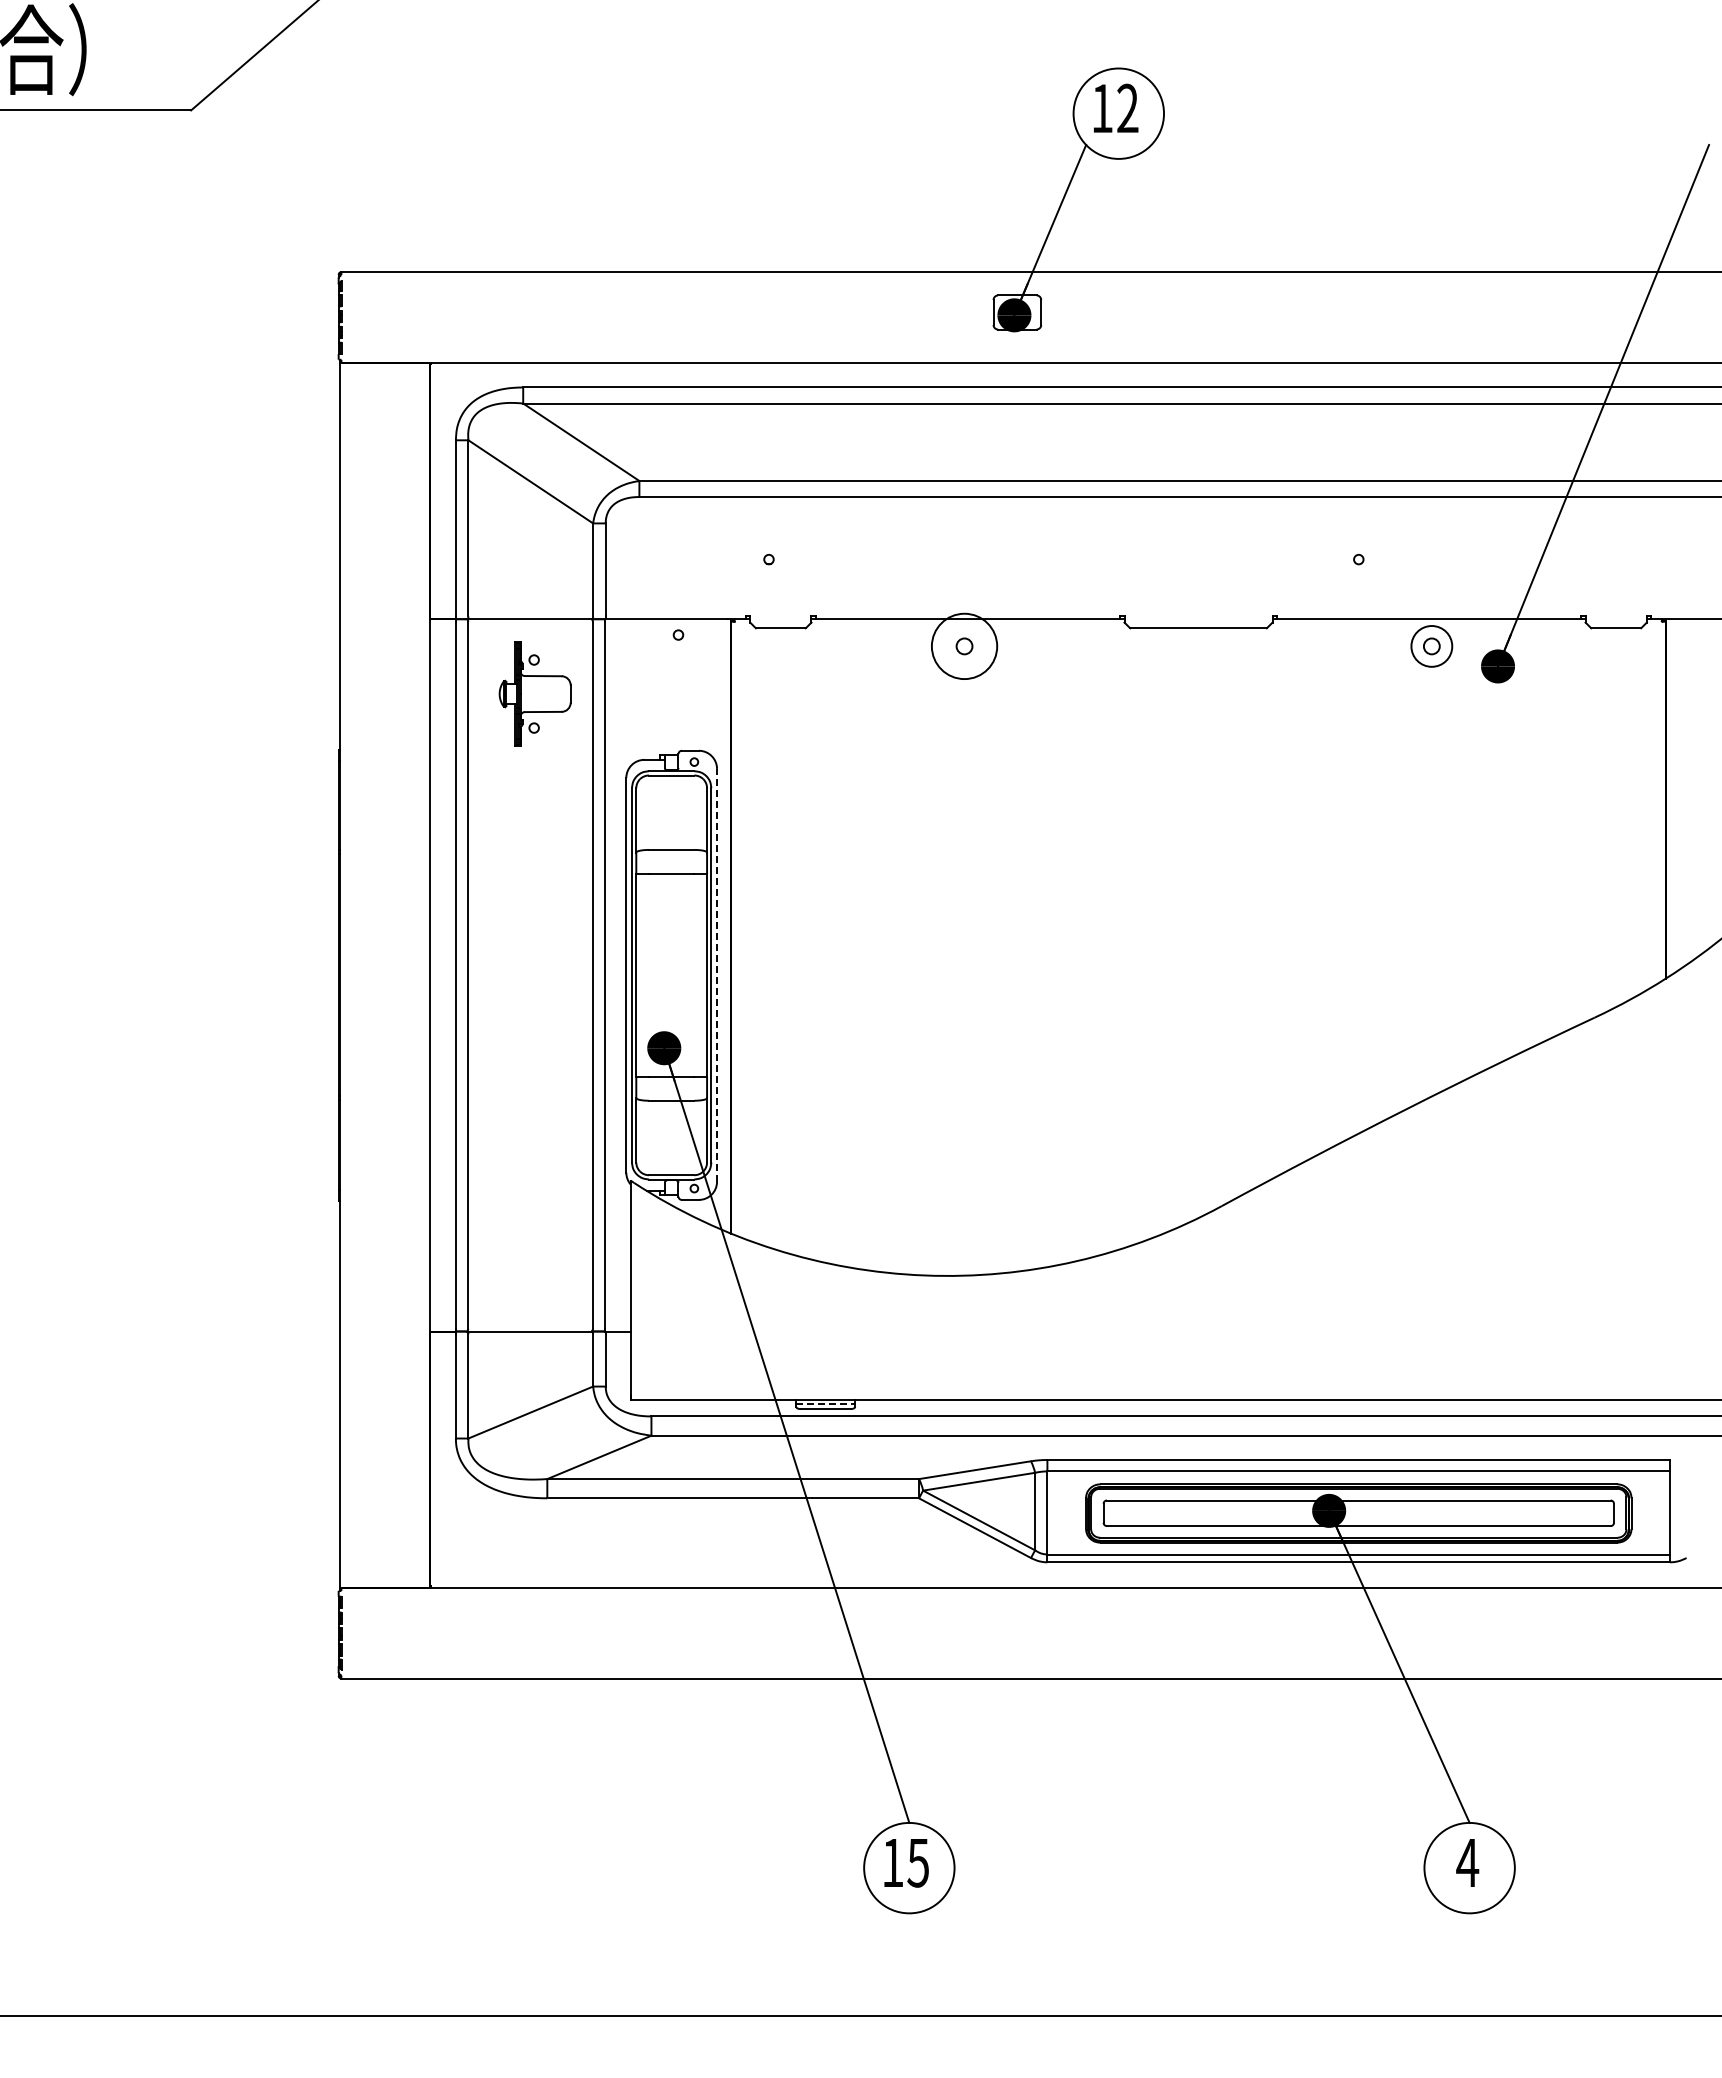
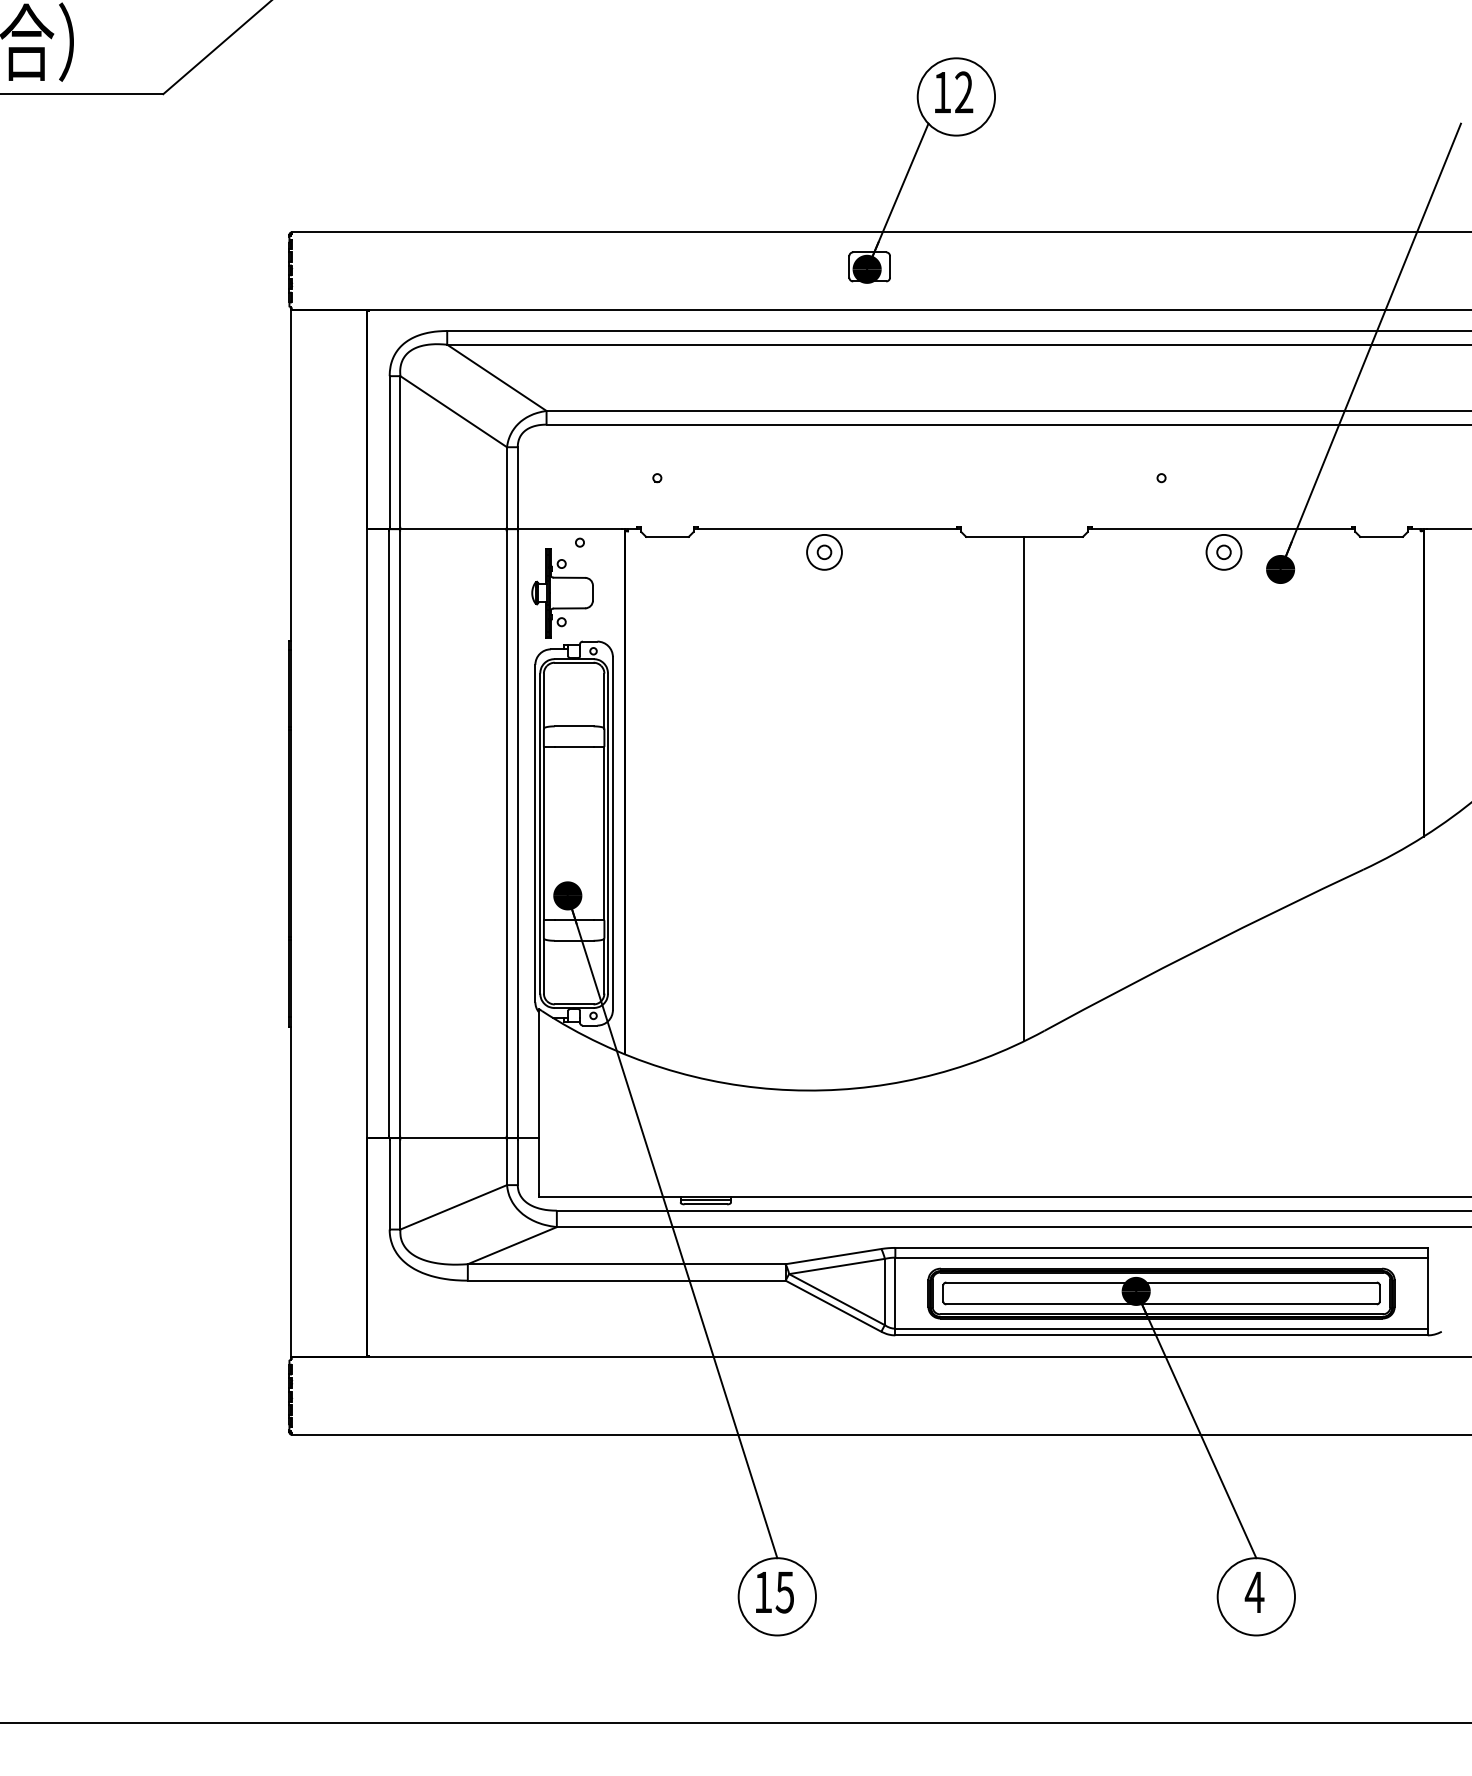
circle: (964, 646) -> (824, 552), size x0.62
part: (534, 693) -> (562, 592), moved
line: (1198, 923) -> (1024, 789), added
line: (717, 974) -> (613, 832), dashed -> solid
line: (826, 1404) -> (706, 1200), dashed -> solid

